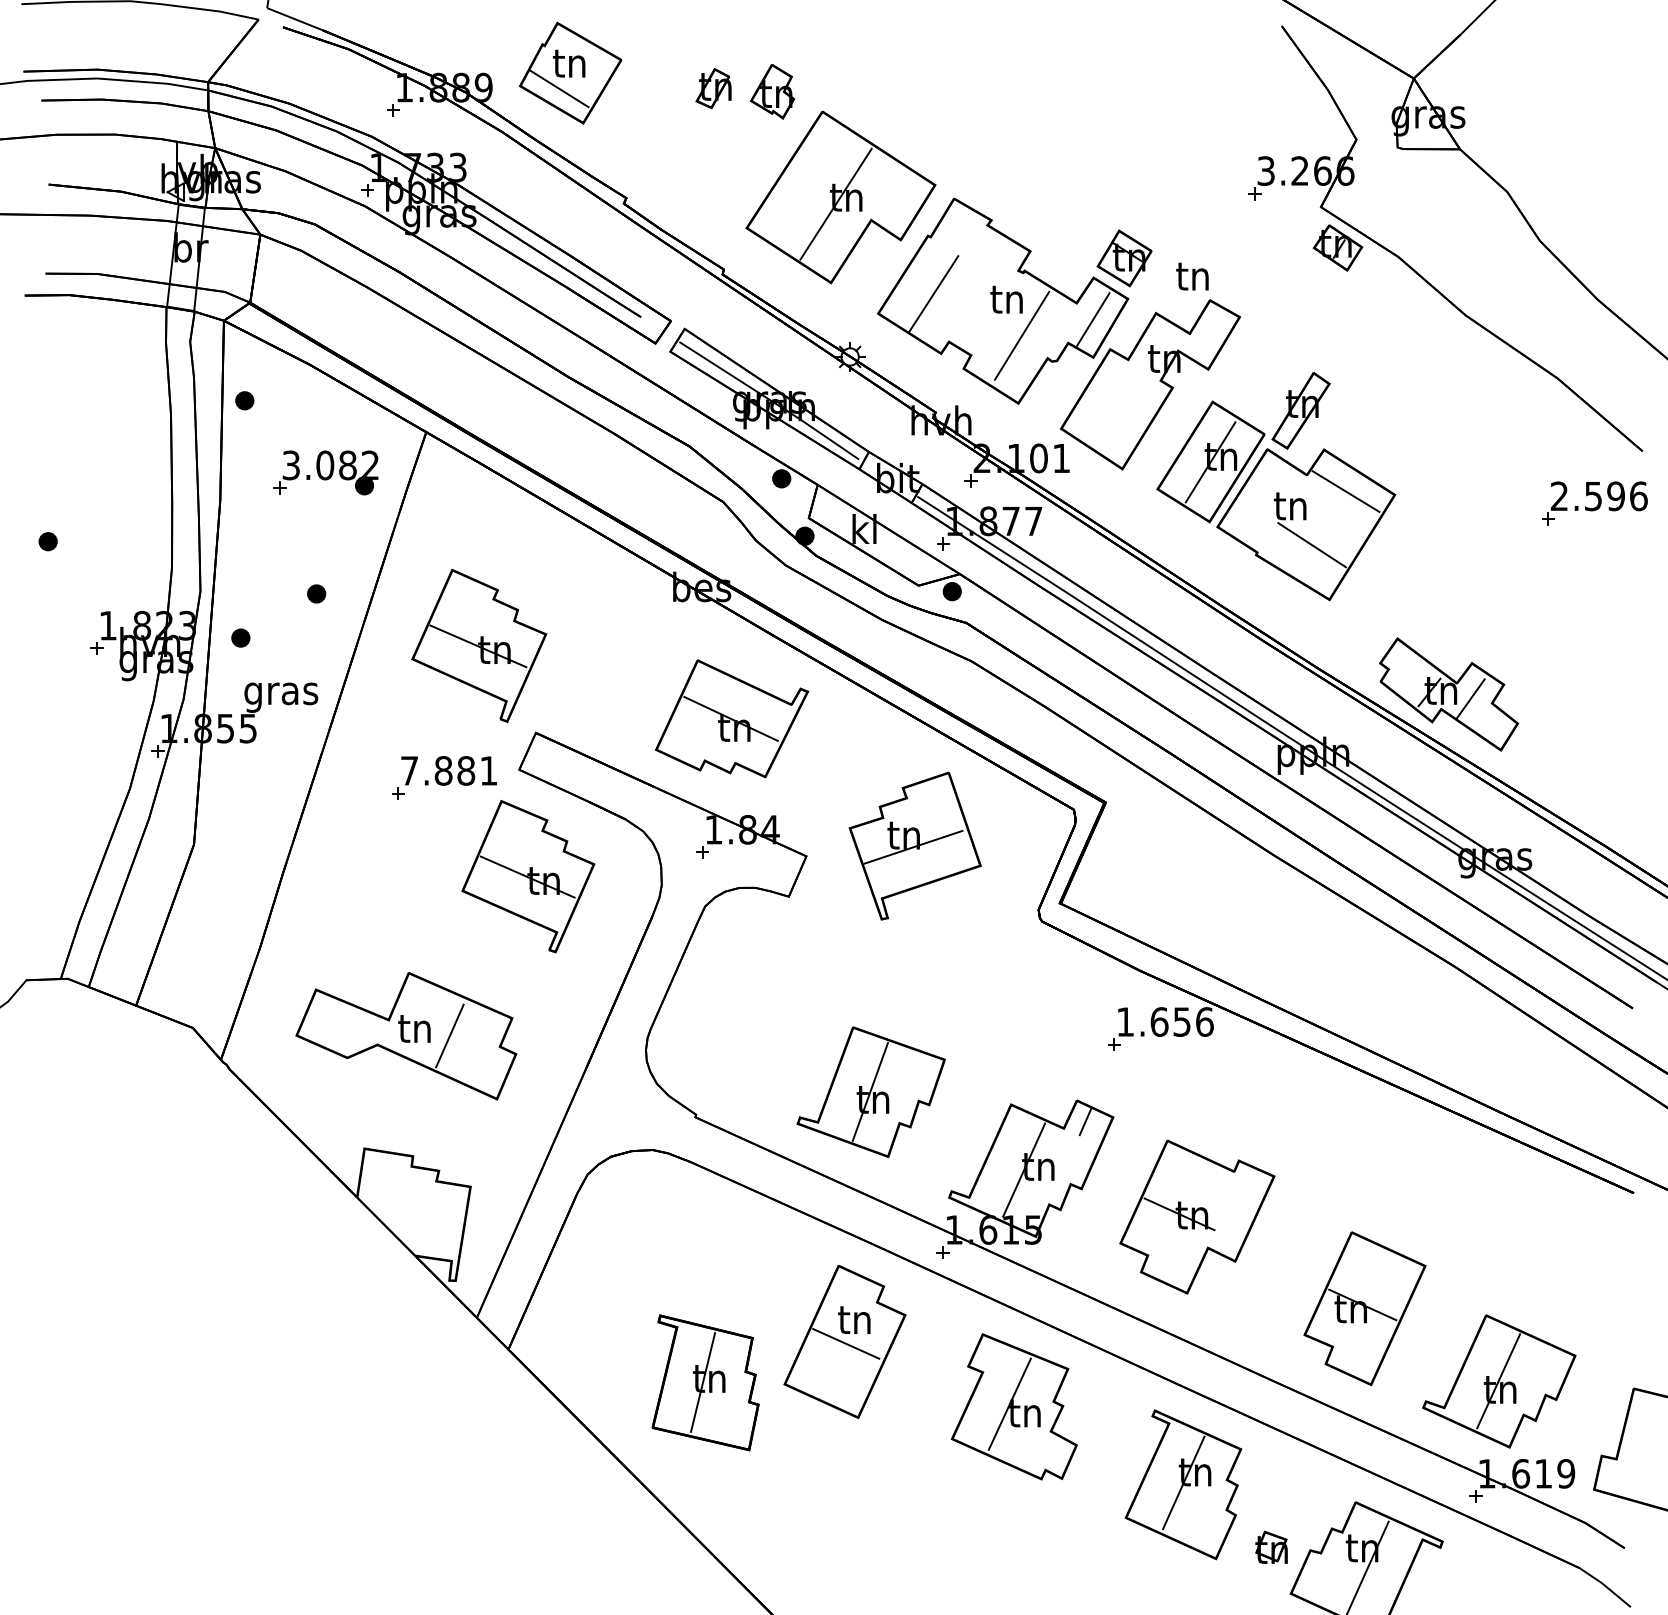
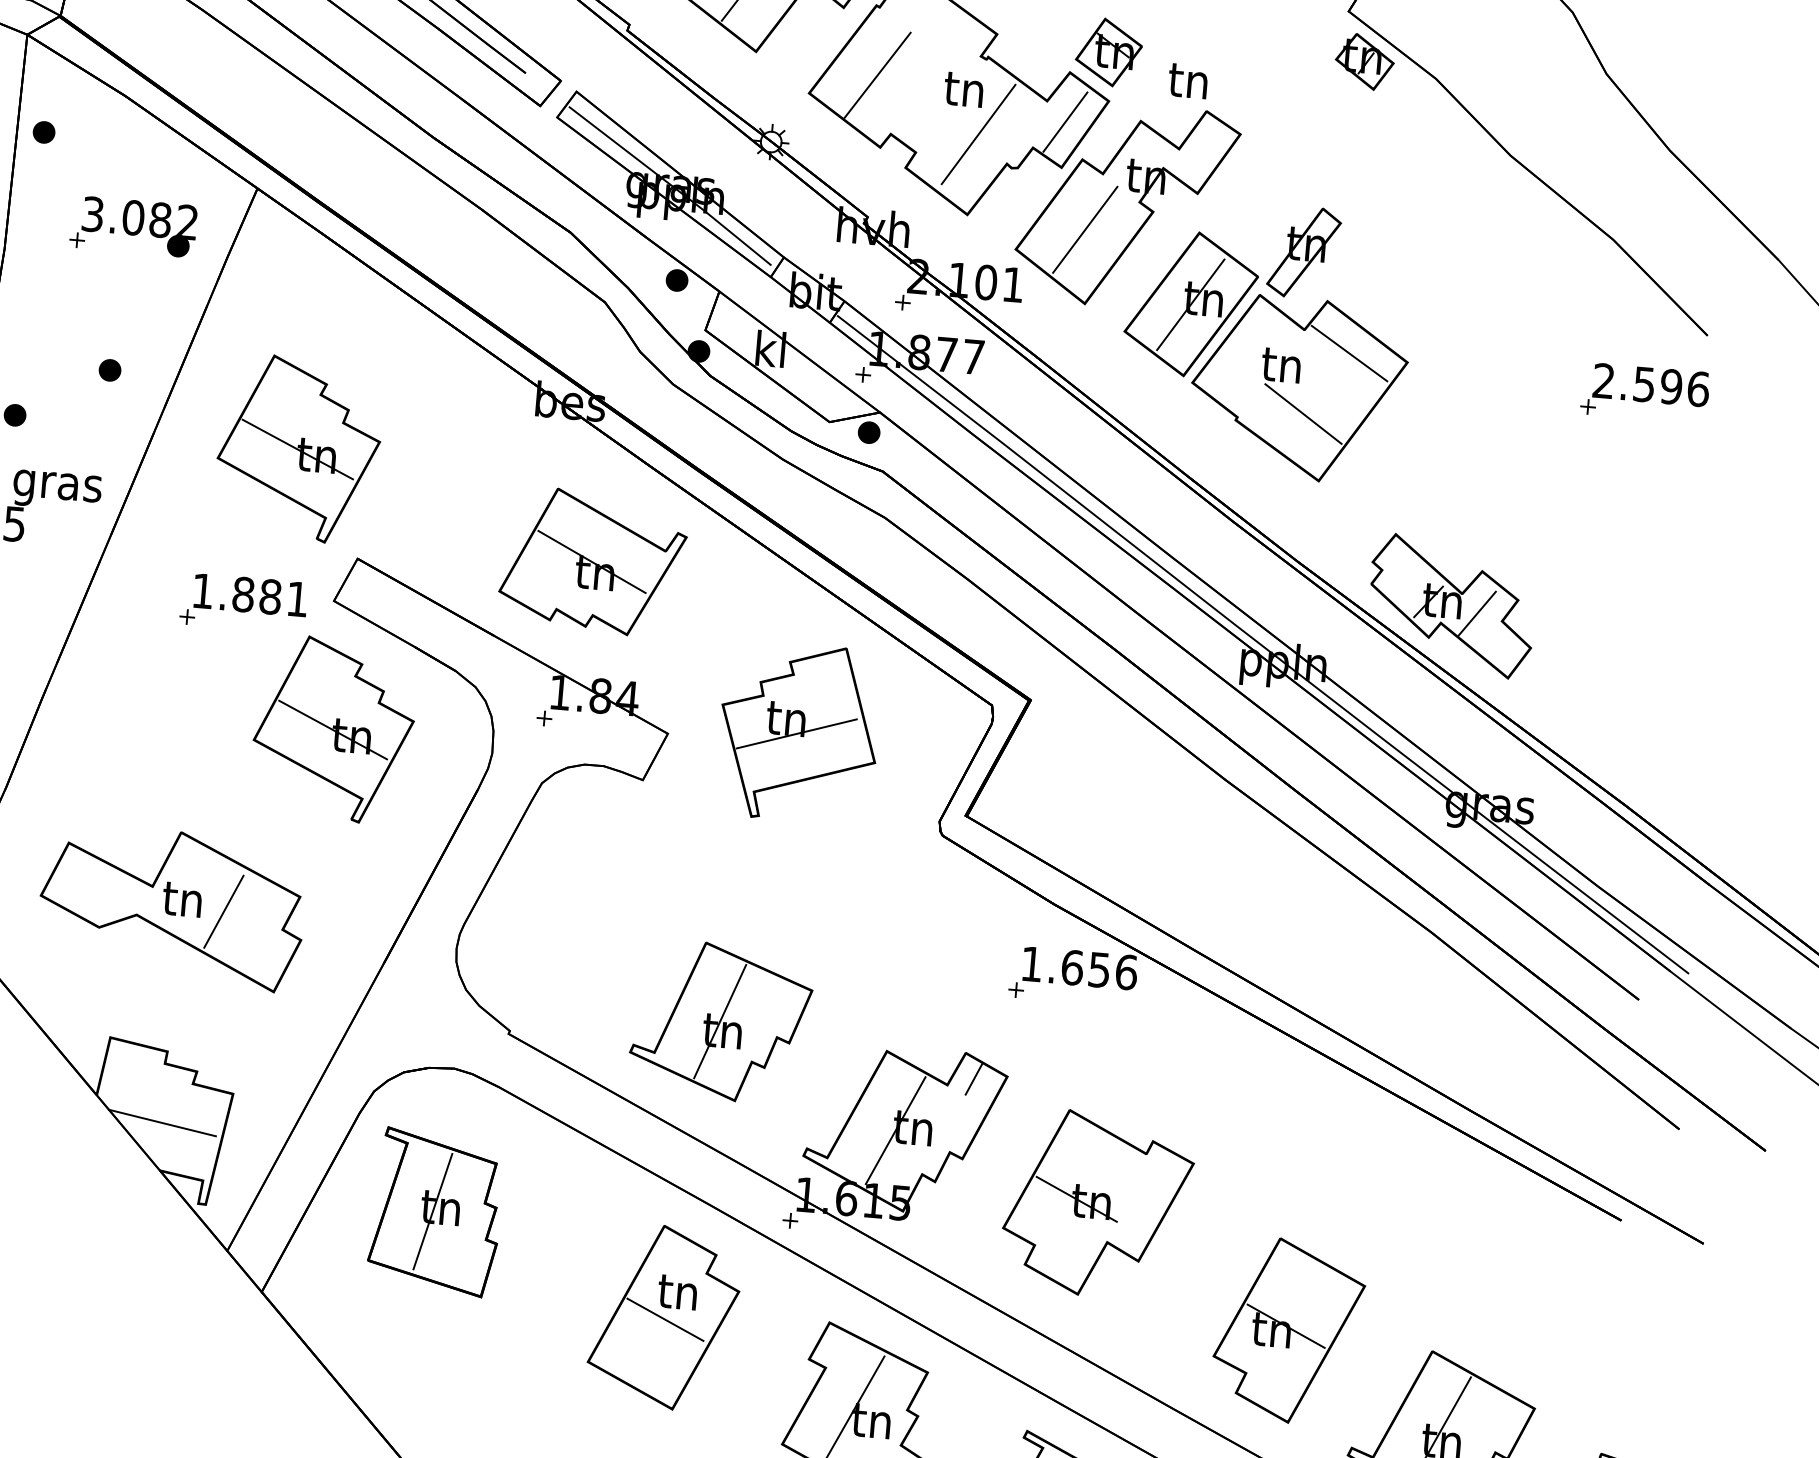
line: (1117, 407) -> (1085, 229), added
text: (409, 770) -> (202, 590), 7.881 -> 1.881
line: (413, 1215) -> (162, 1122), added
part: (705, 1382) -> (435, 1211), moved

